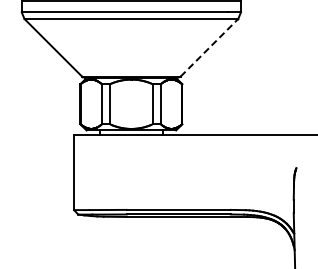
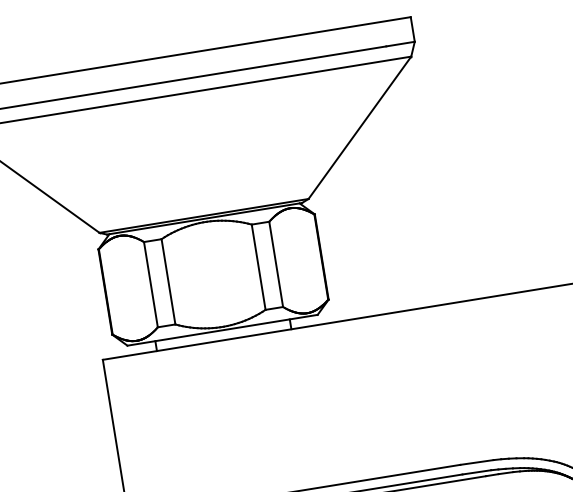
line: (209, 47) -> (359, 127), dashed -> solid

